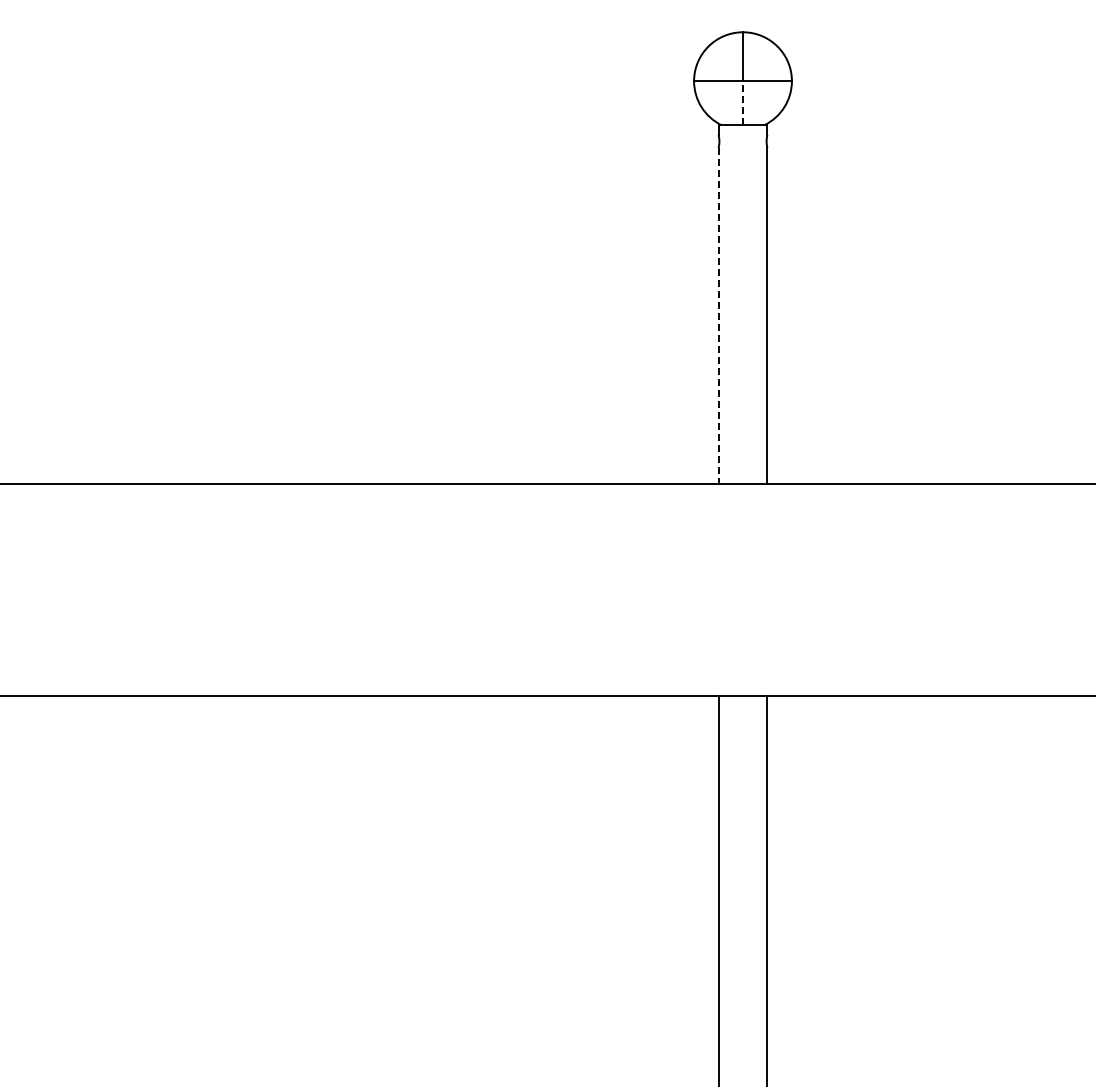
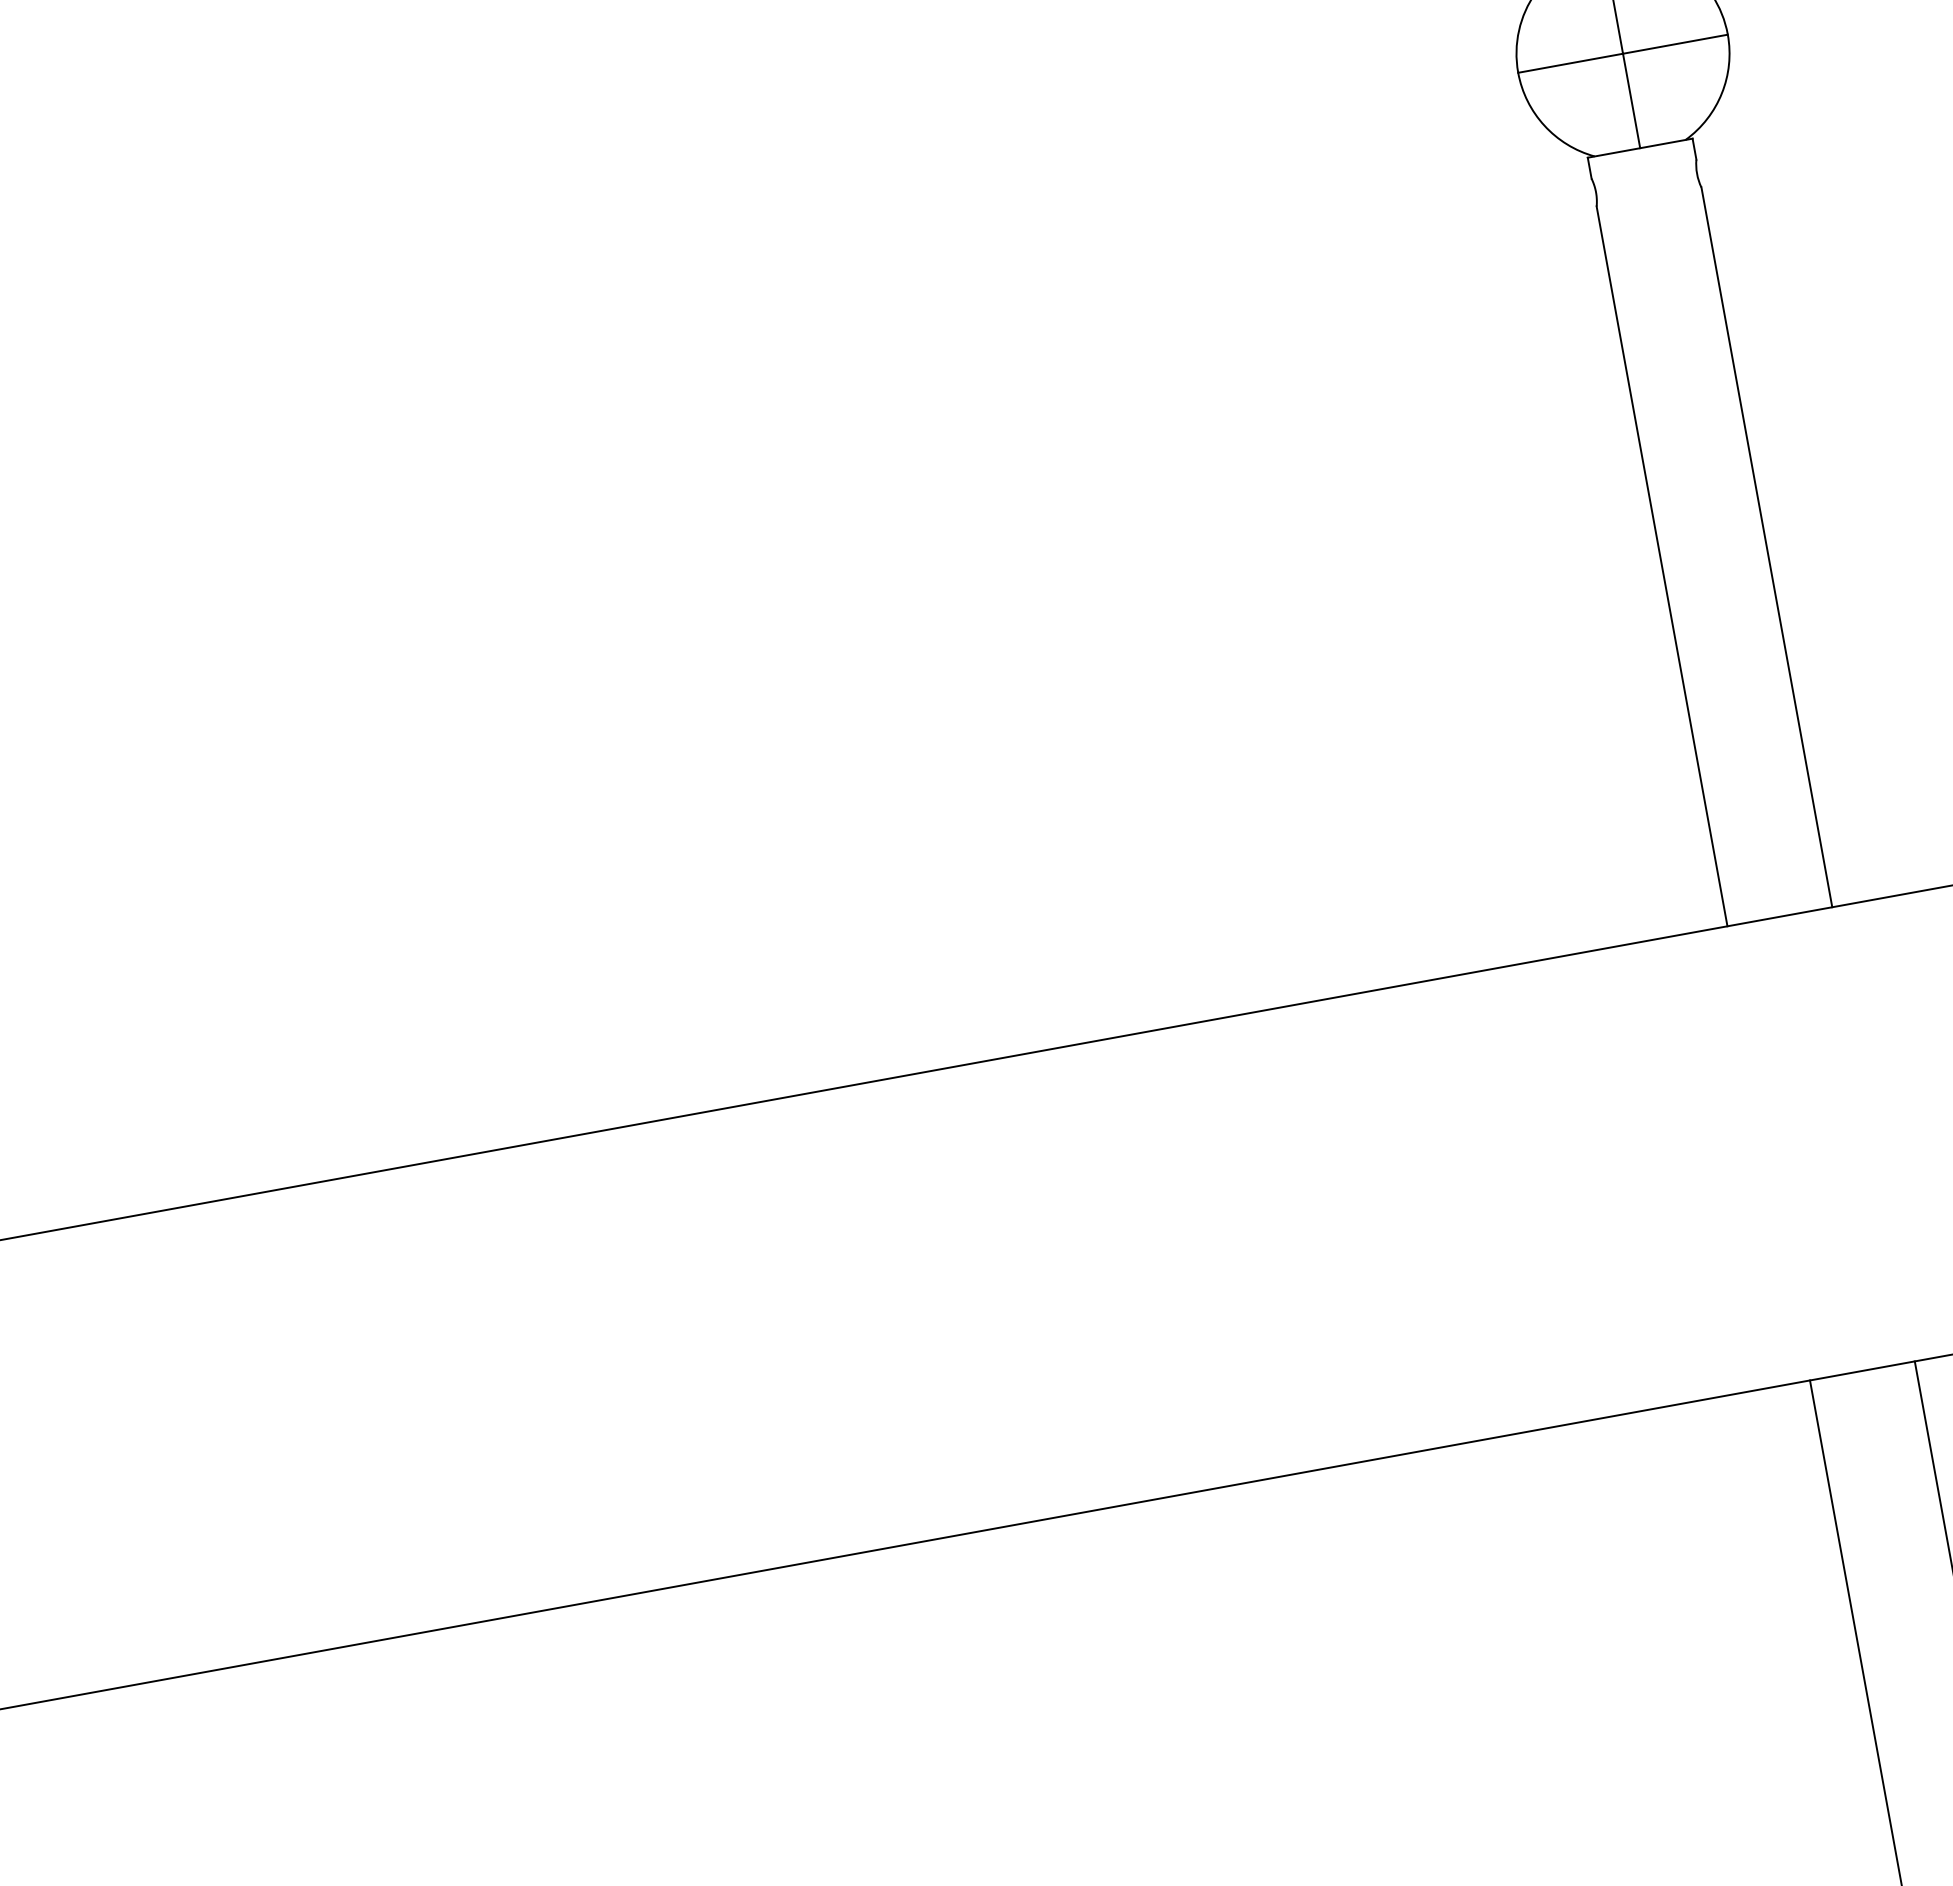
line: (743, 102) -> (1632, 99), dashed -> solid
line: (718, 316) -> (1662, 567), dashed -> solid

